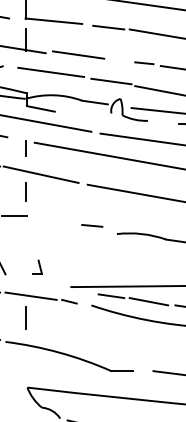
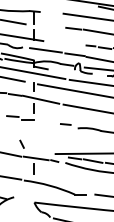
line: (52, 20) -> (46, 25), removed
line: (77, 54) -> (58, 41), removed
part: (37, 267) -> (39, 144), removed

